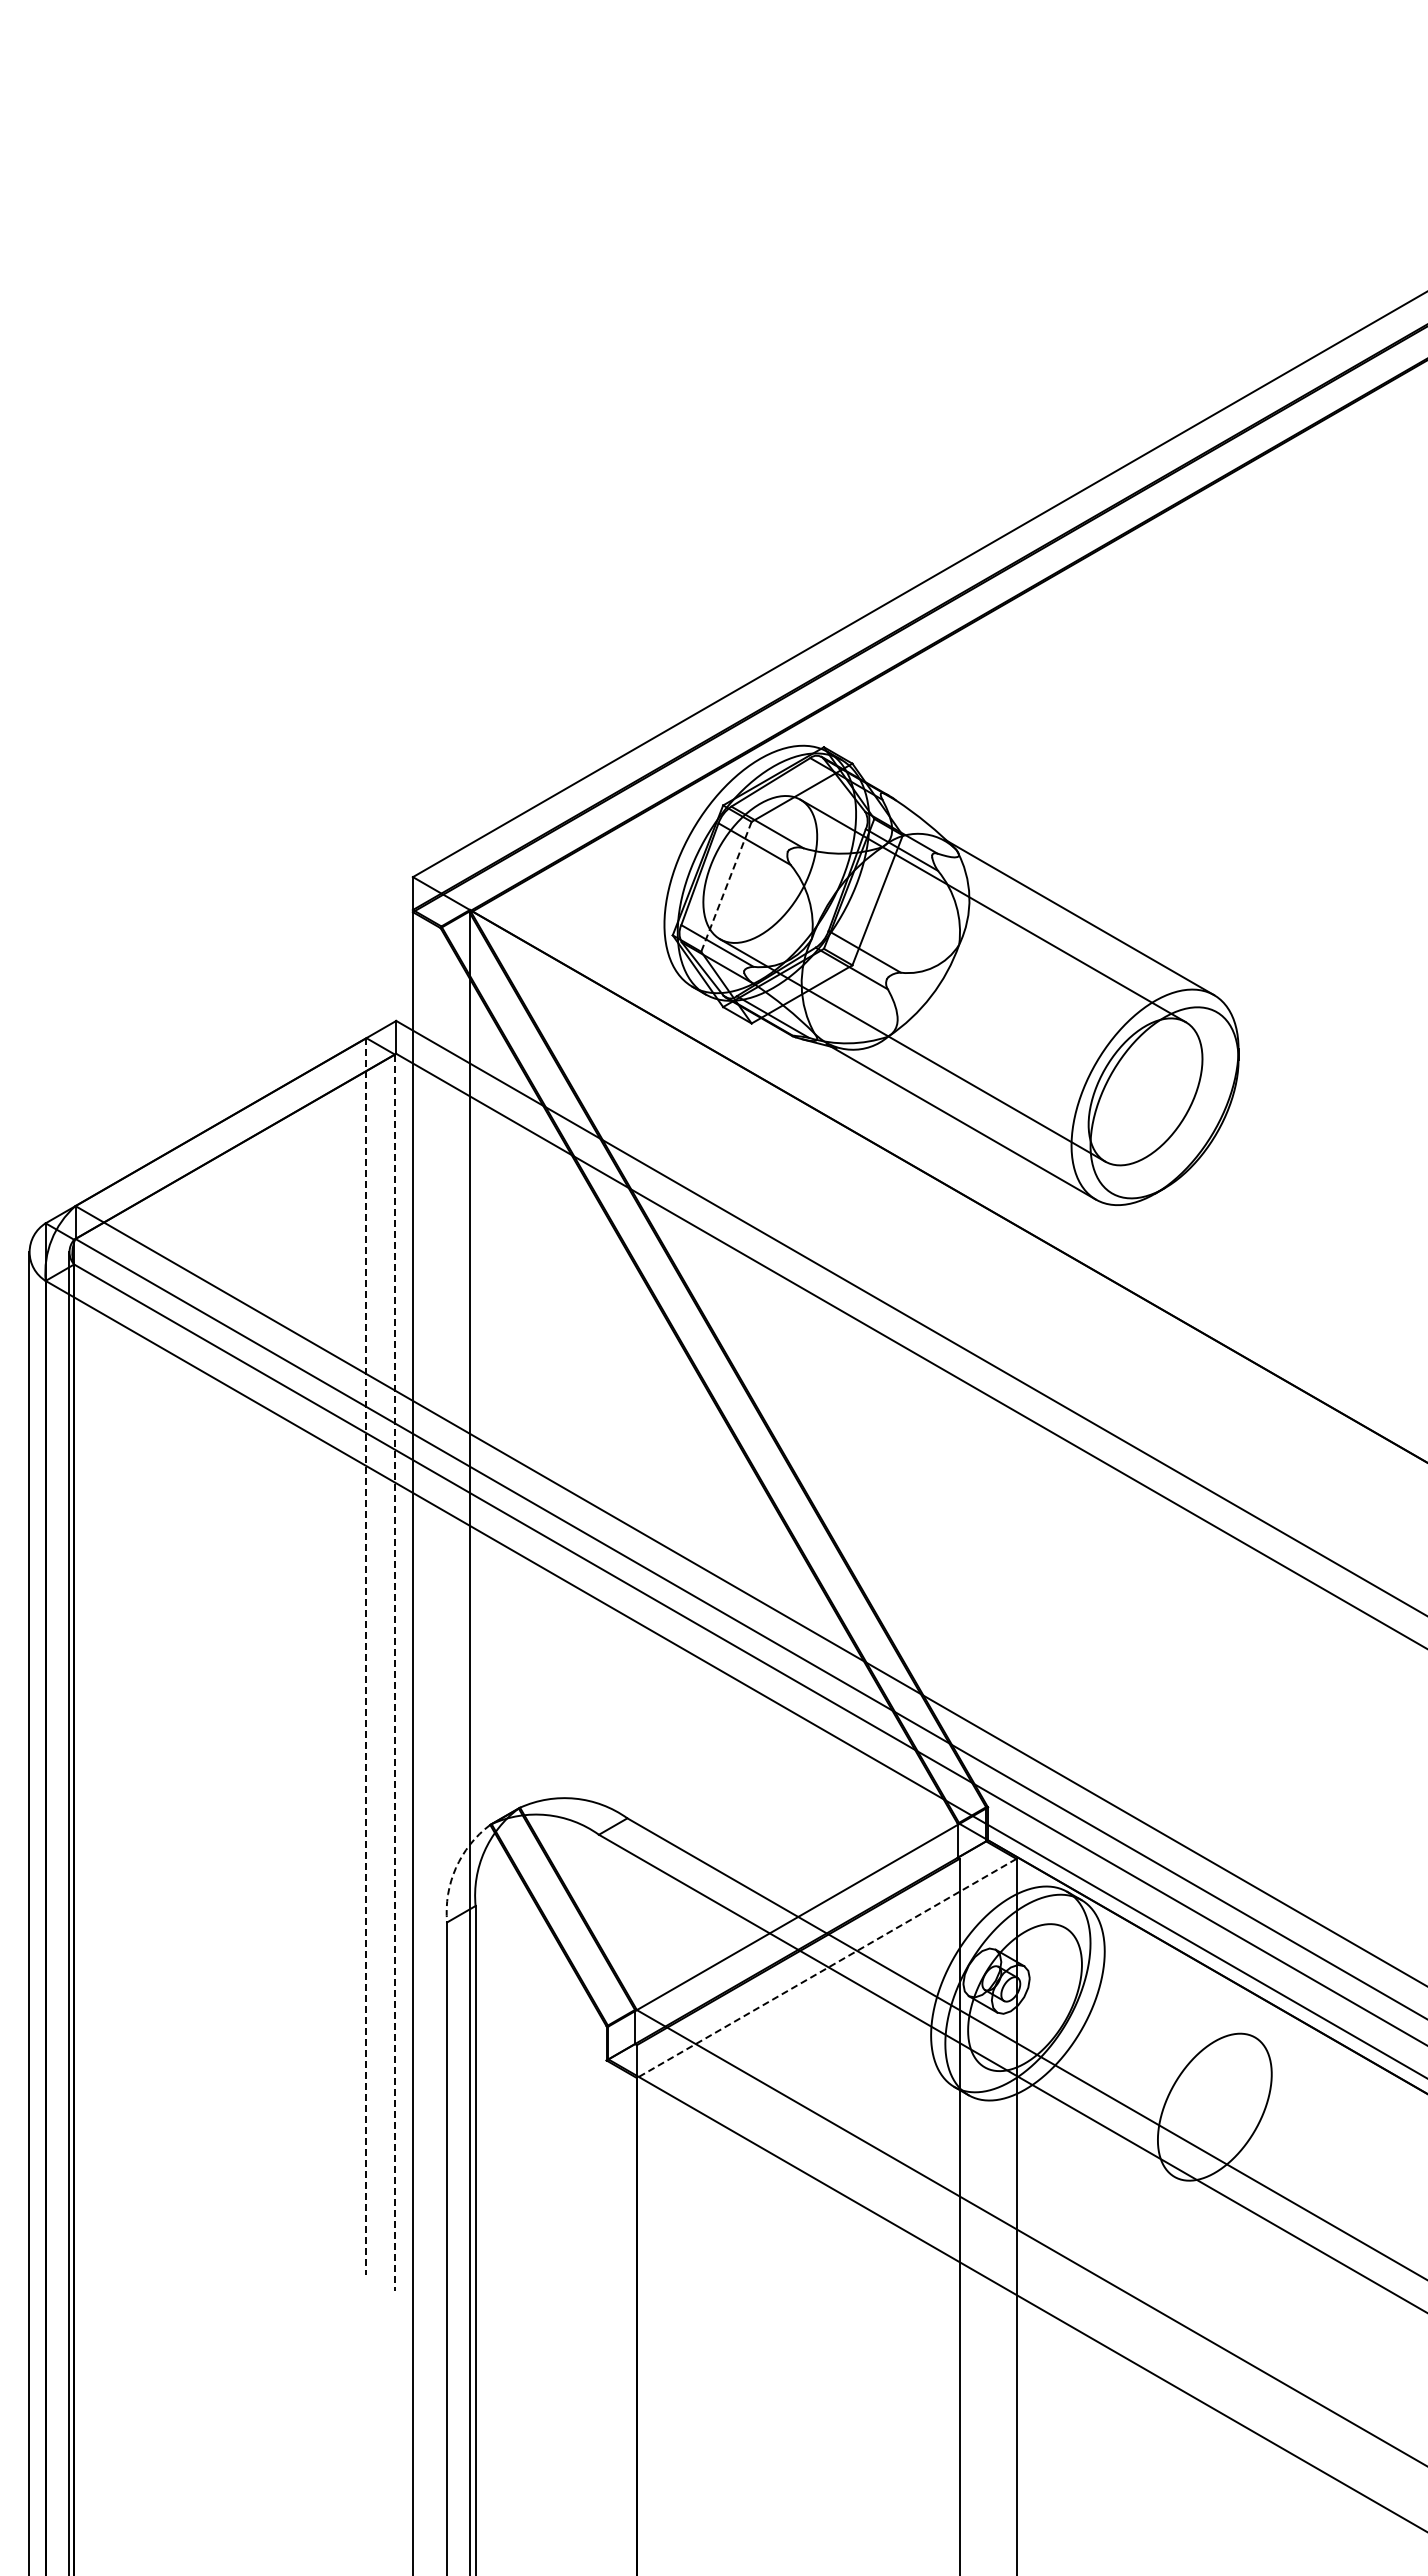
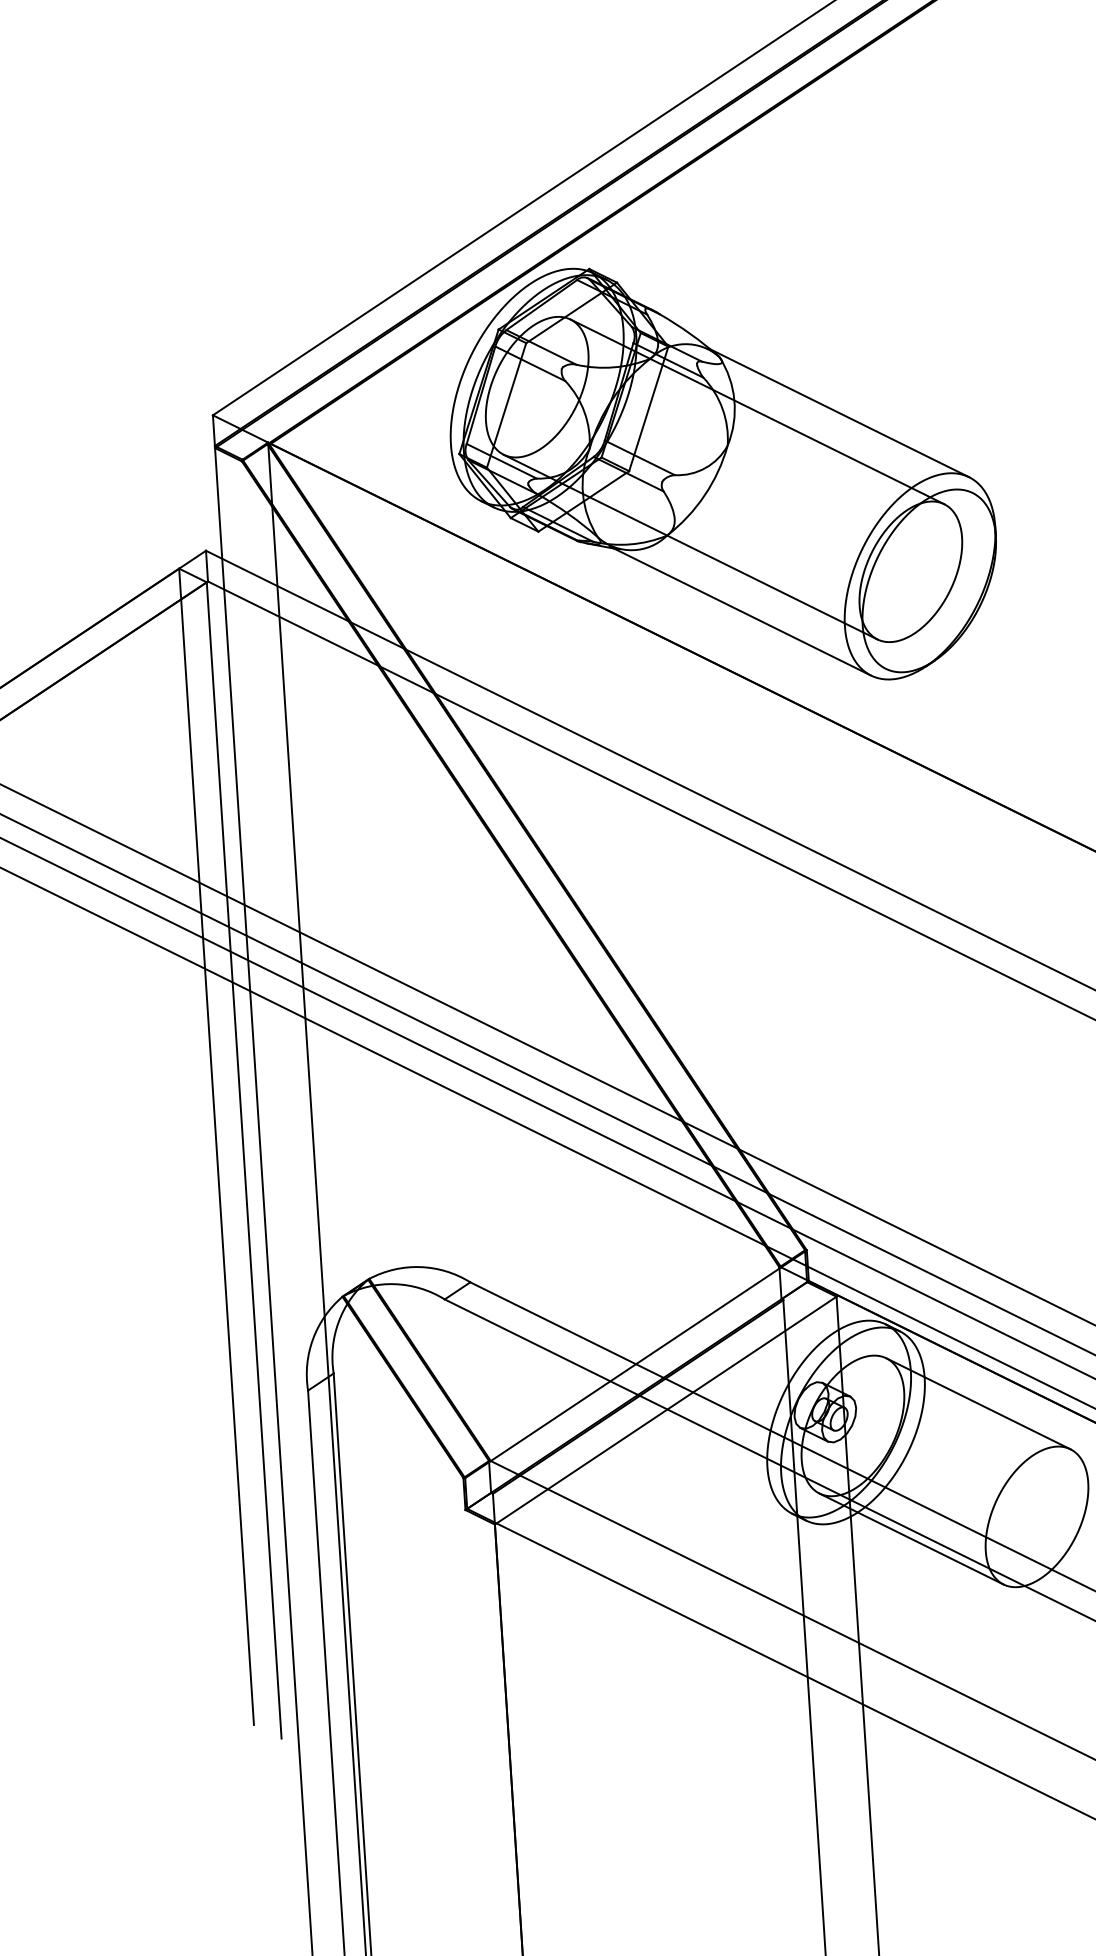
line: (726, 886) -> (506, 405), dashed -> solid
line: (366, 1657) -> (216, 1147), dashed -> solid
line: (394, 1673) -> (243, 1161), dashed -> solid
arc: (455, 1868) -> (312, 1339), dashed -> solid
line: (826, 1968) -> (665, 1410), dashed -> solid
line: (1160, 1982) -> (978, 1403), added
line: (1079, 2121) -> (911, 1538), added

